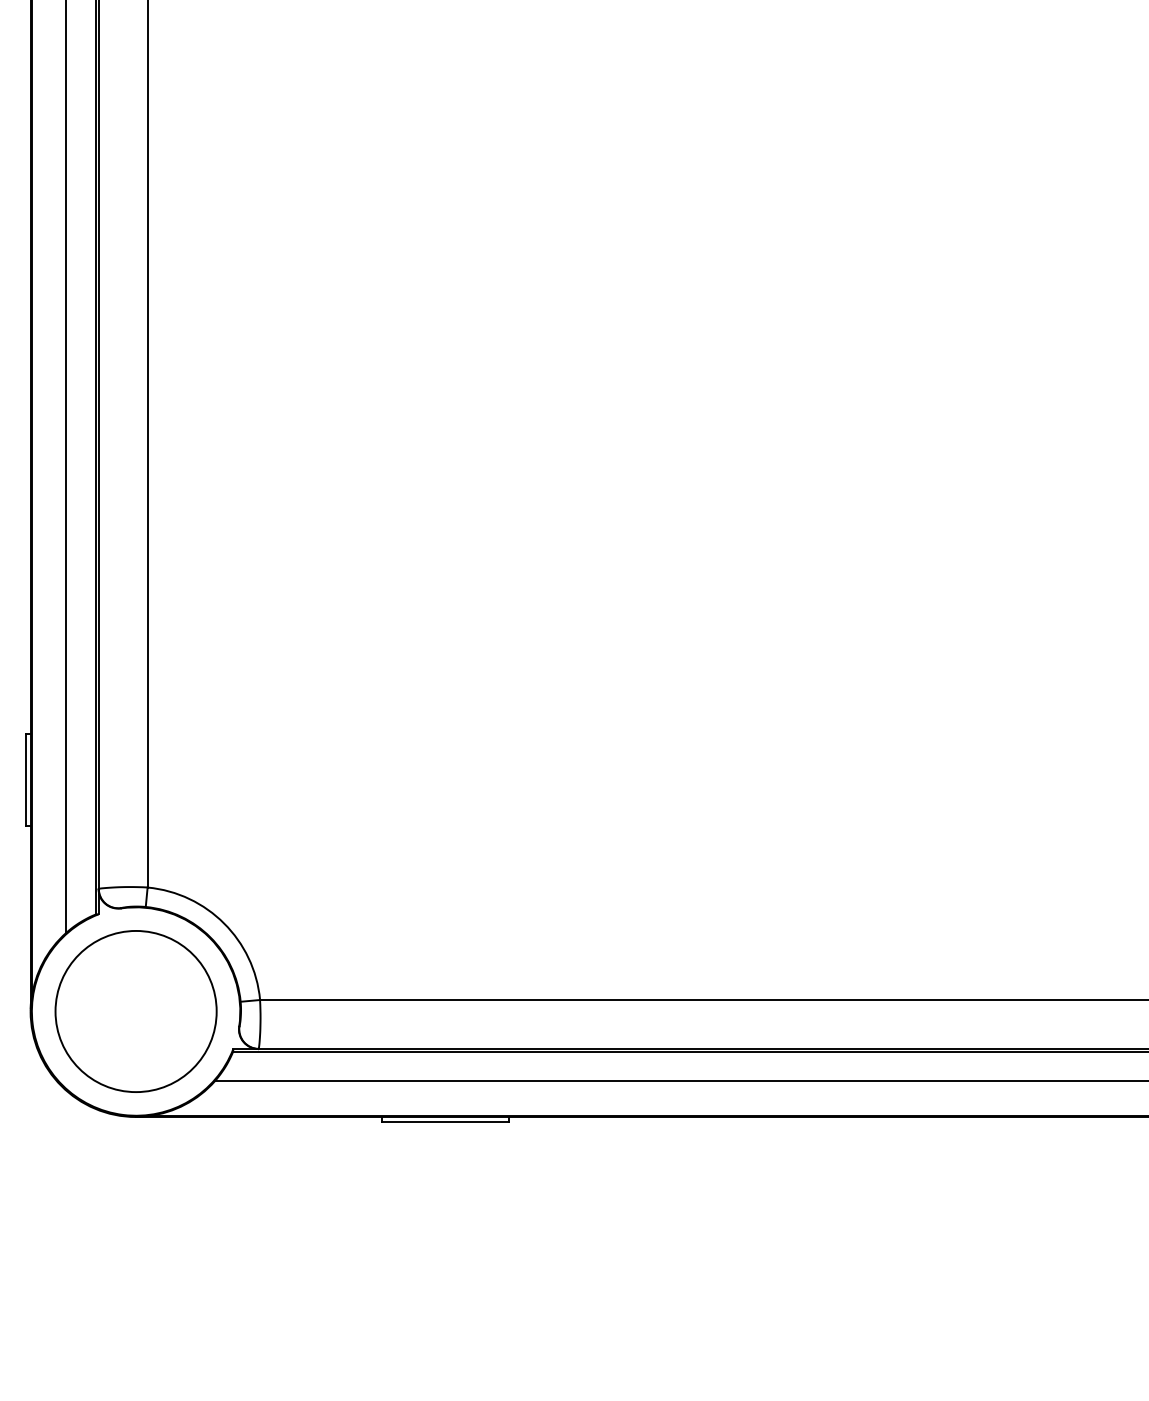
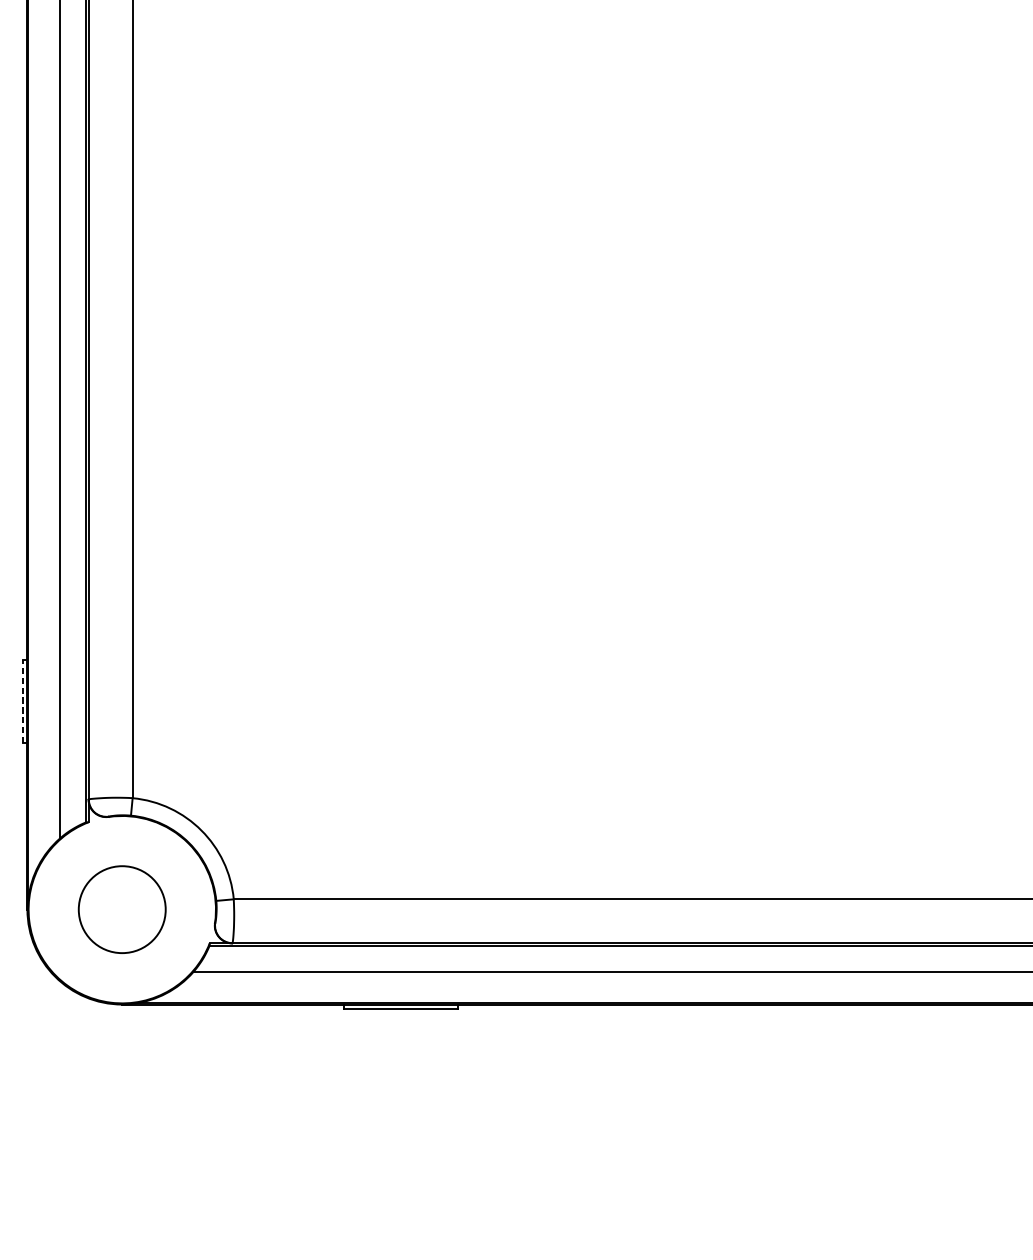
line: (25, 779) -> (22, 701), solid -> dashed
circle: (135, 1011) -> (121, 909), size x0.6

